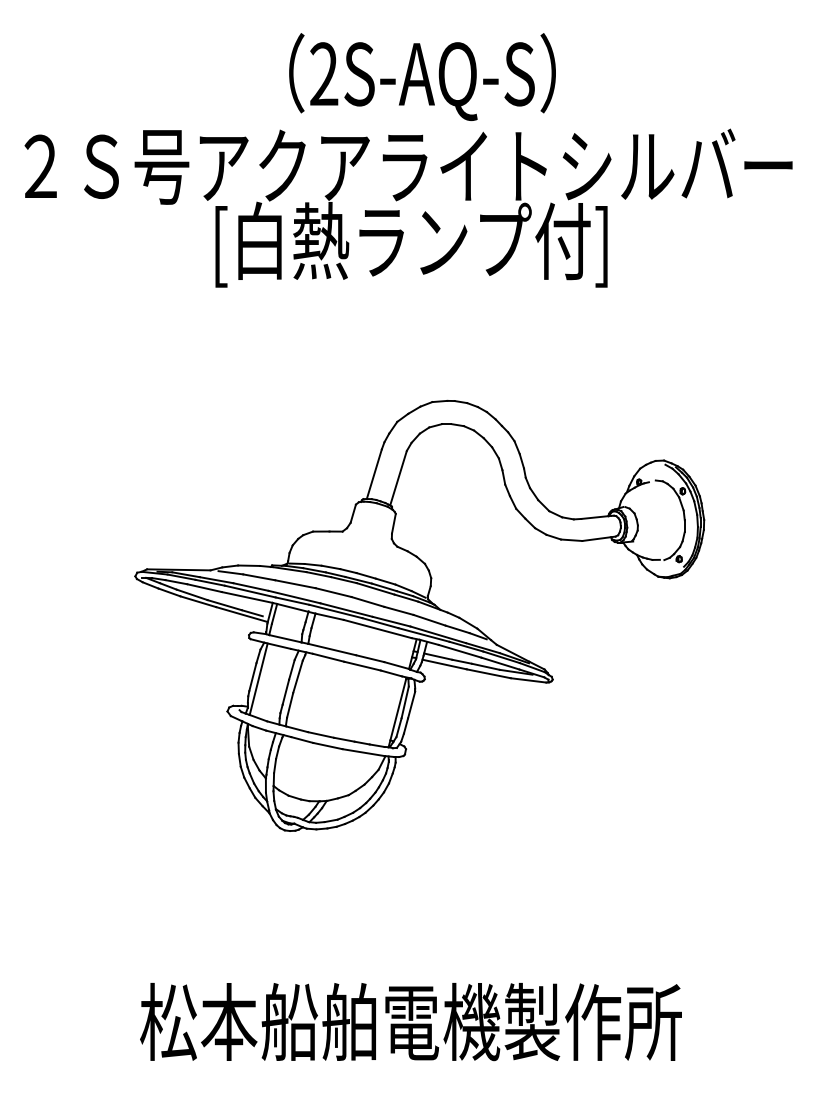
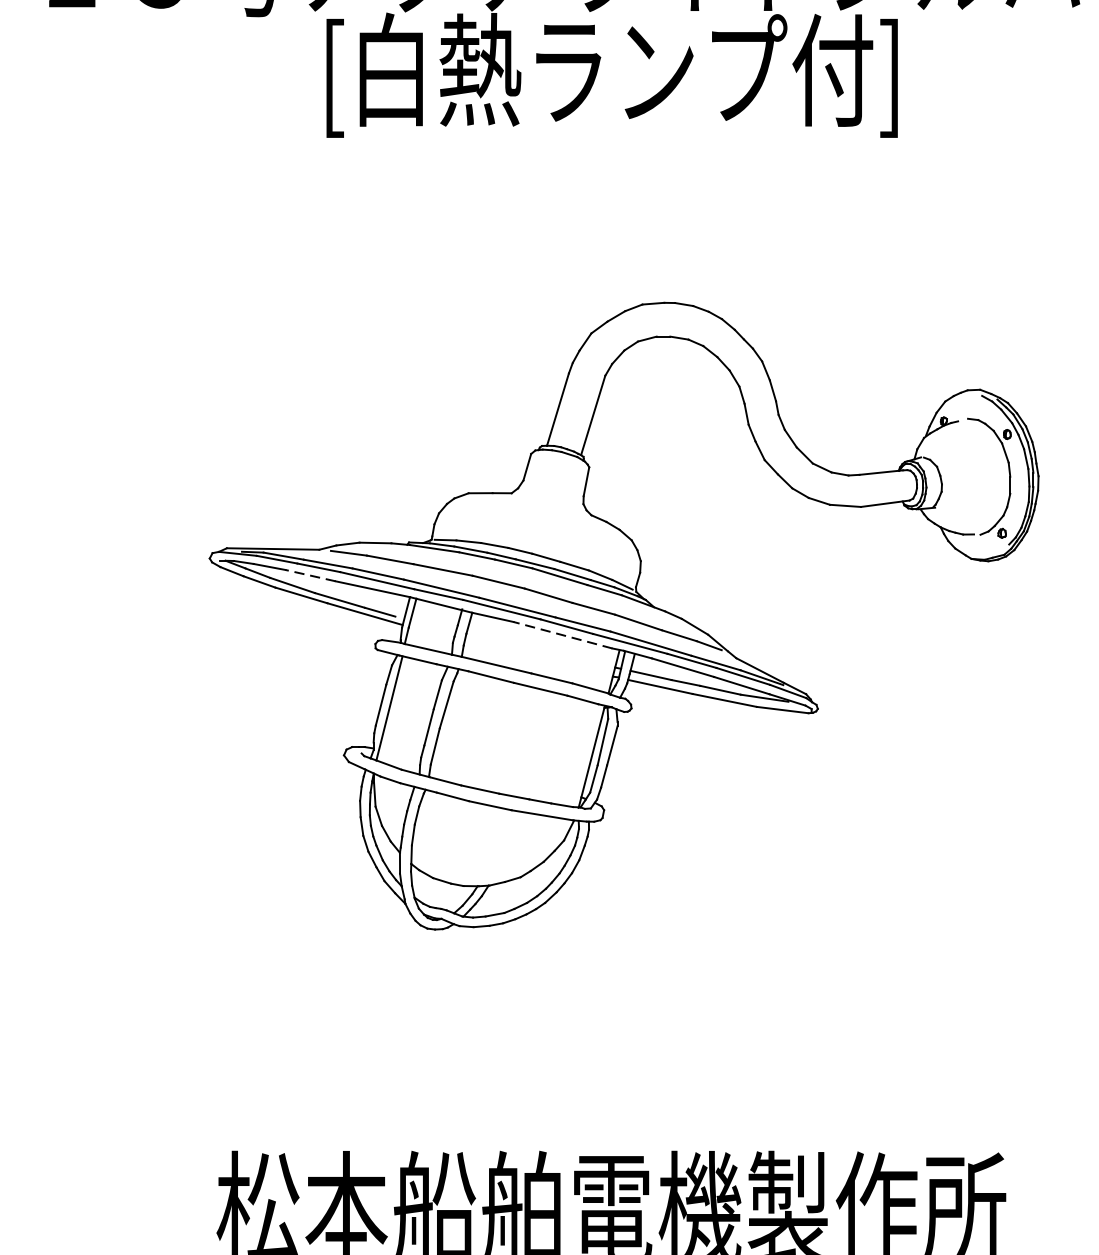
line: (204, 588) -> (310, 576), solid -> dashed
line: (377, 628) -> (562, 634), solid -> dashed

